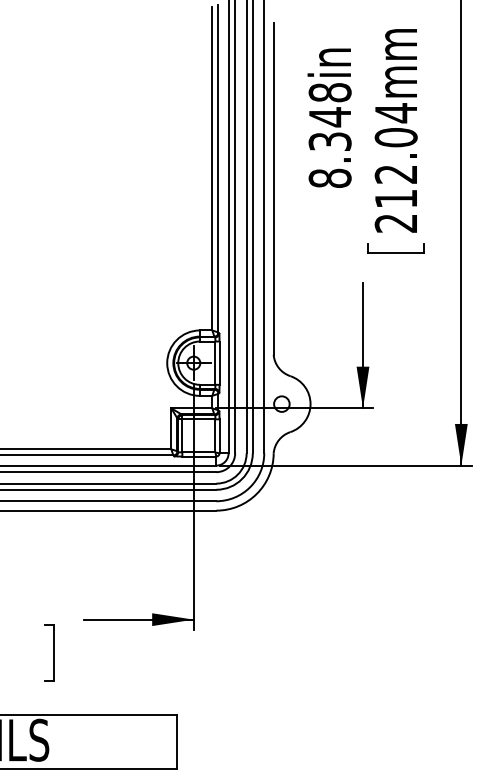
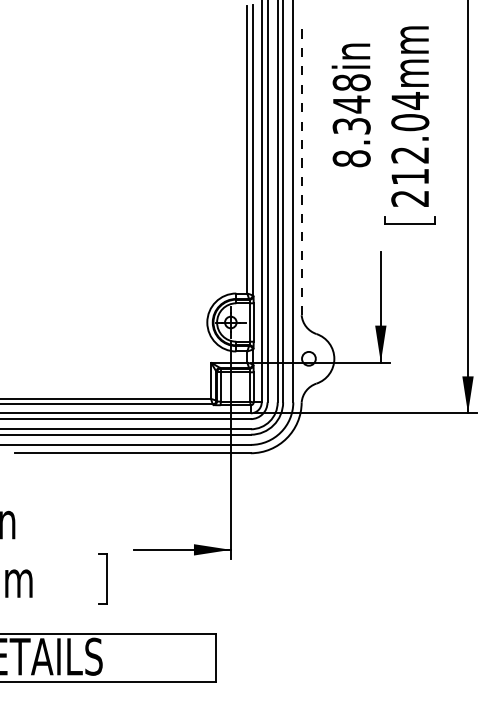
line: (273, 188) -> (301, 167), solid -> dashed

